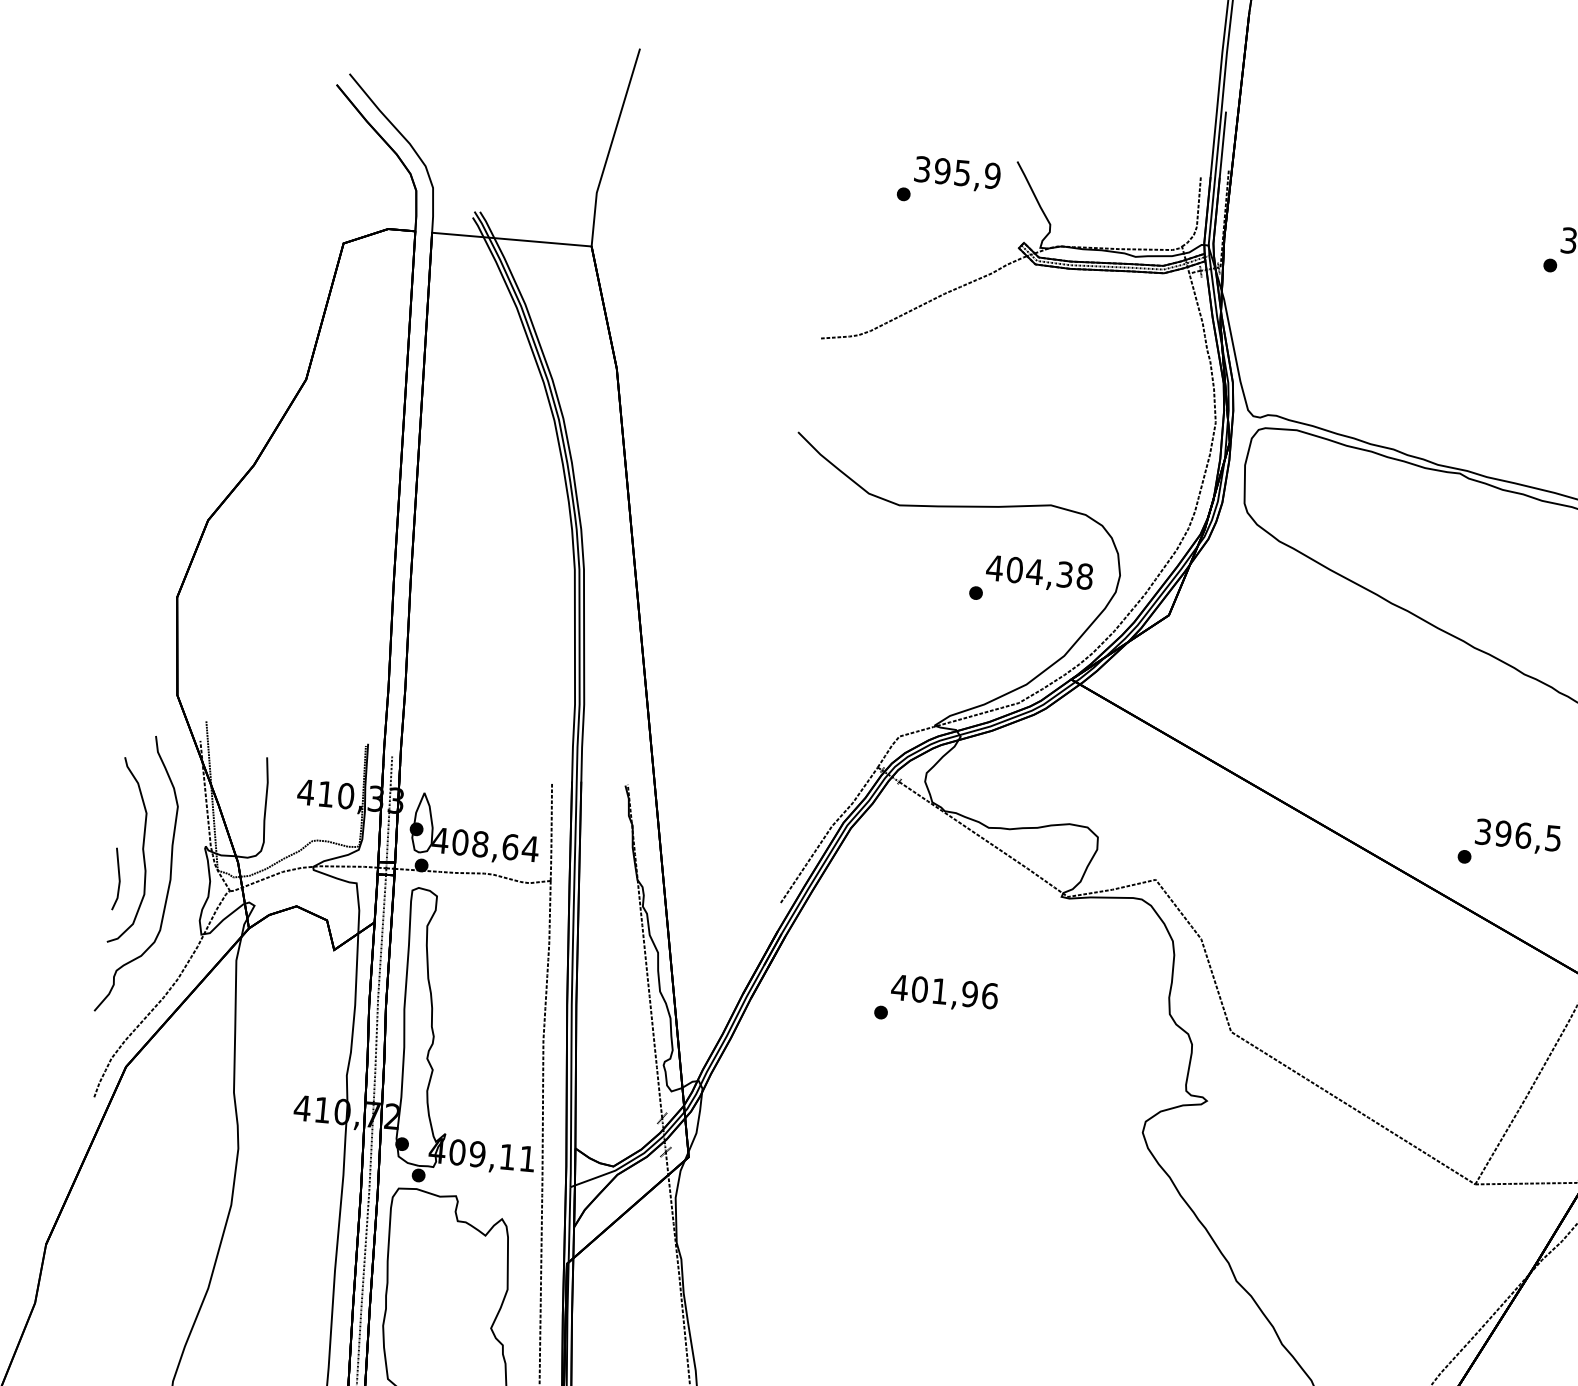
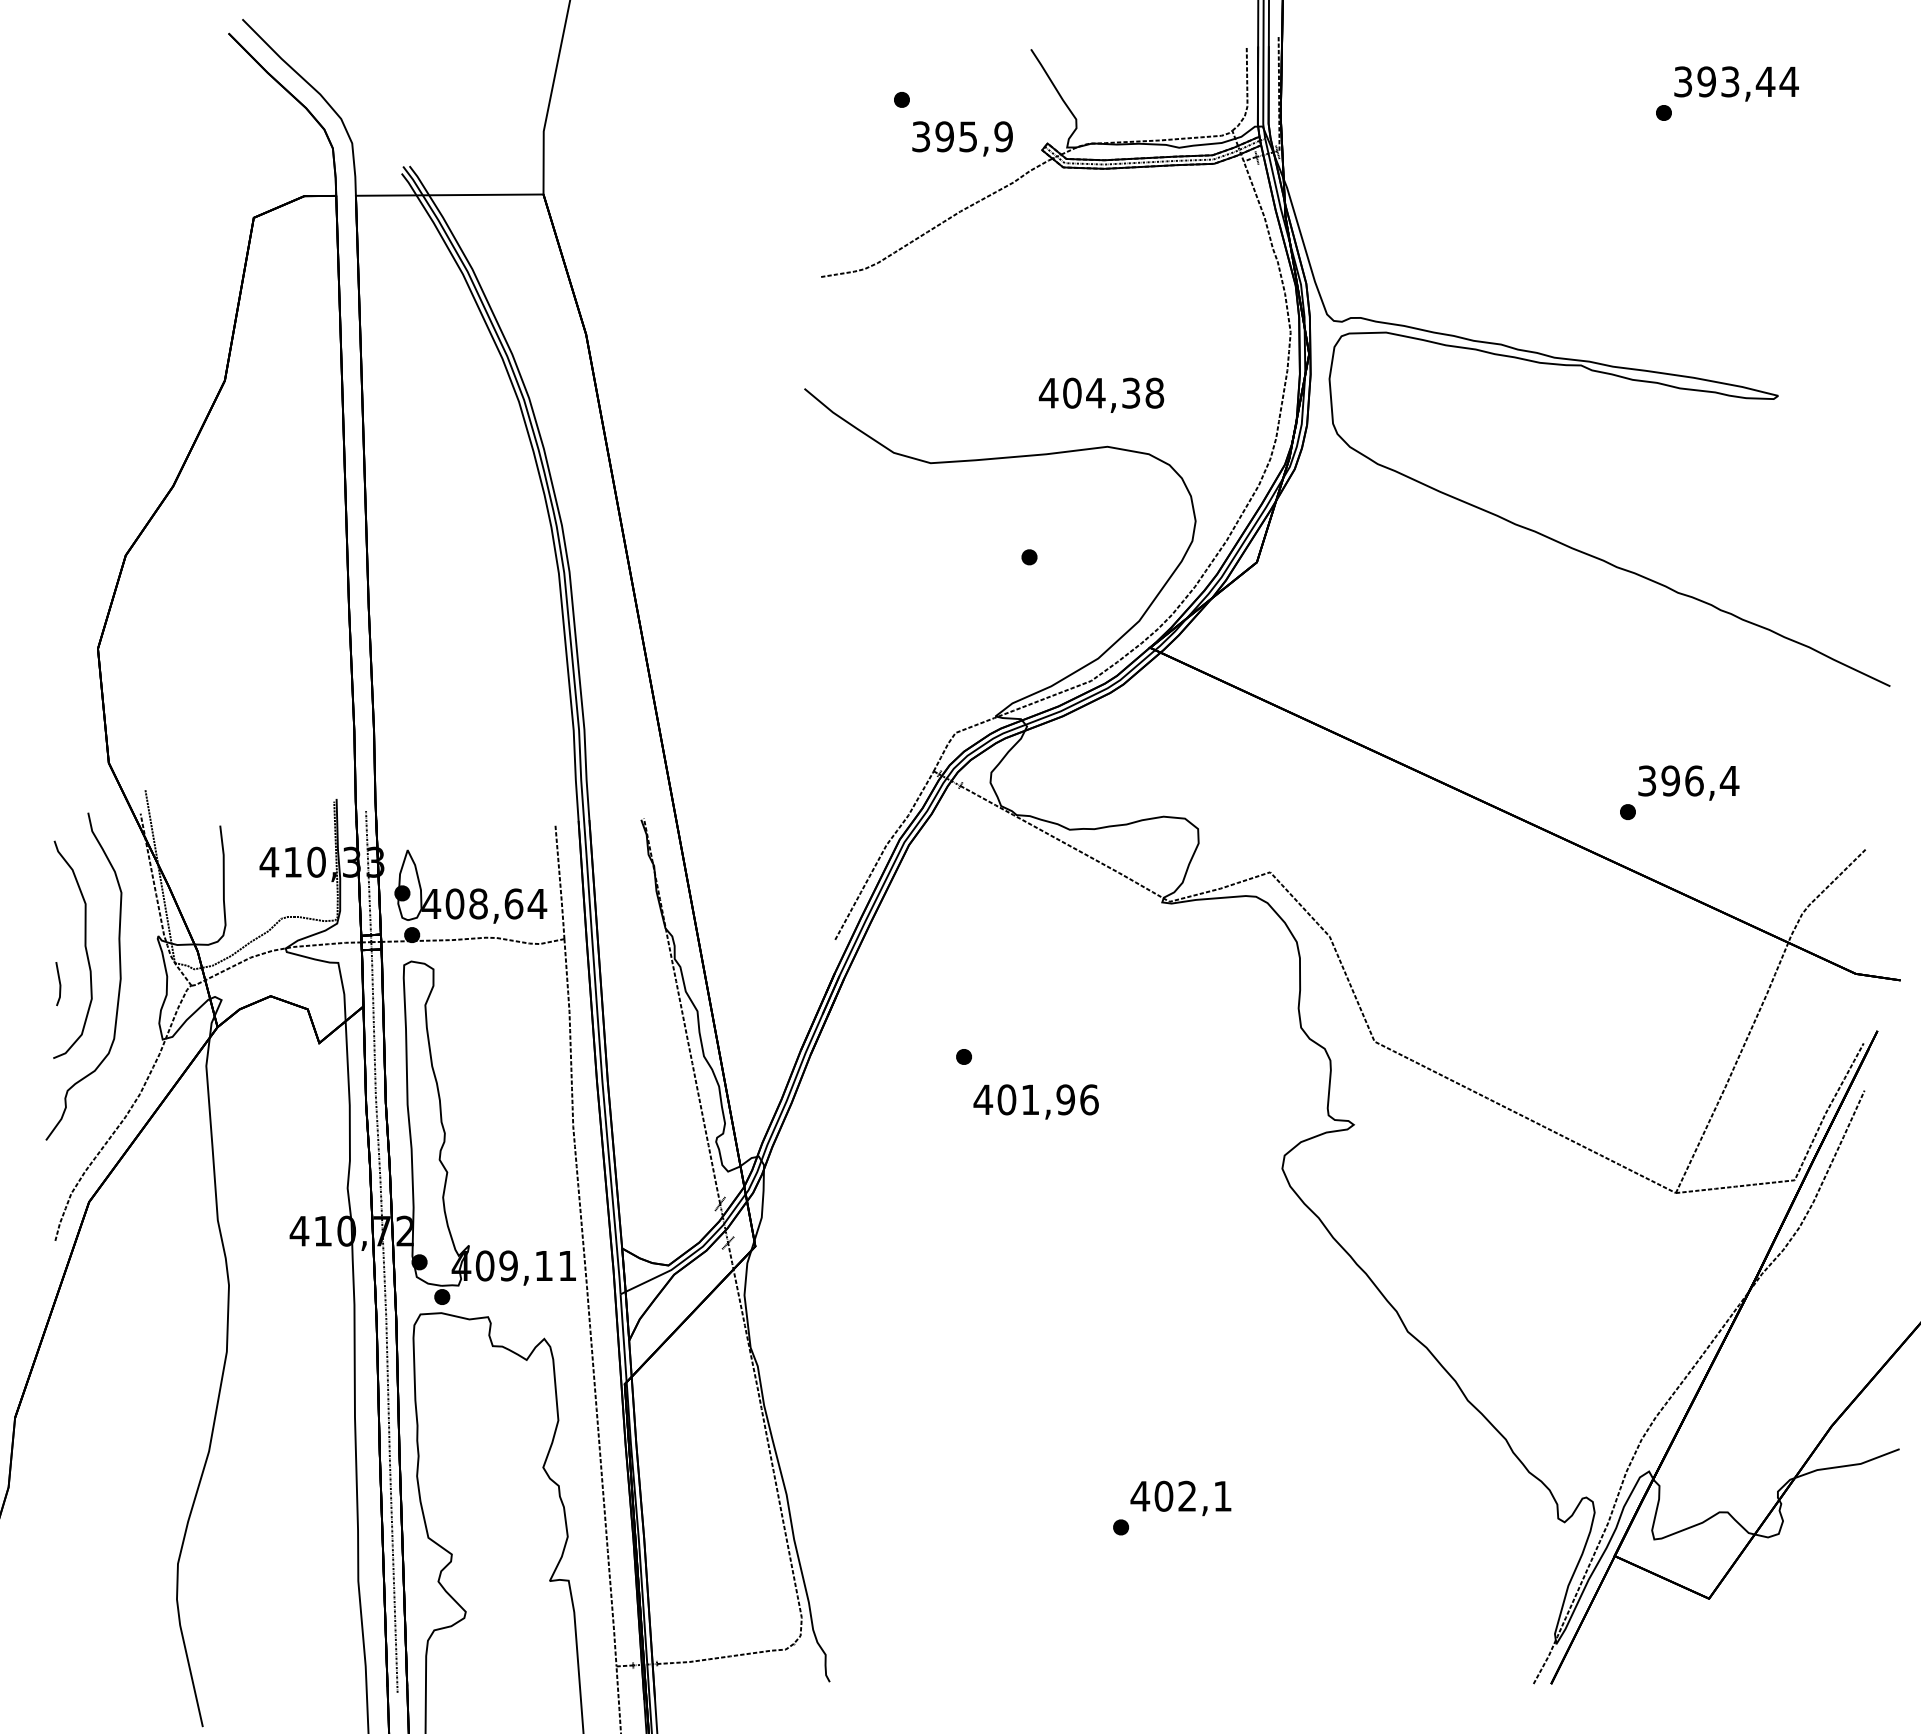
text: (957, 174) -> (962, 138), moved
text: (1039, 573) -> (1101, 394), moved
text: (1553, 838) -> (1729, 781), 396,5 -> 396,4
part: (117, 878) -> (58, 983), size x0.6
text: (944, 993) -> (1035, 1101), moved

